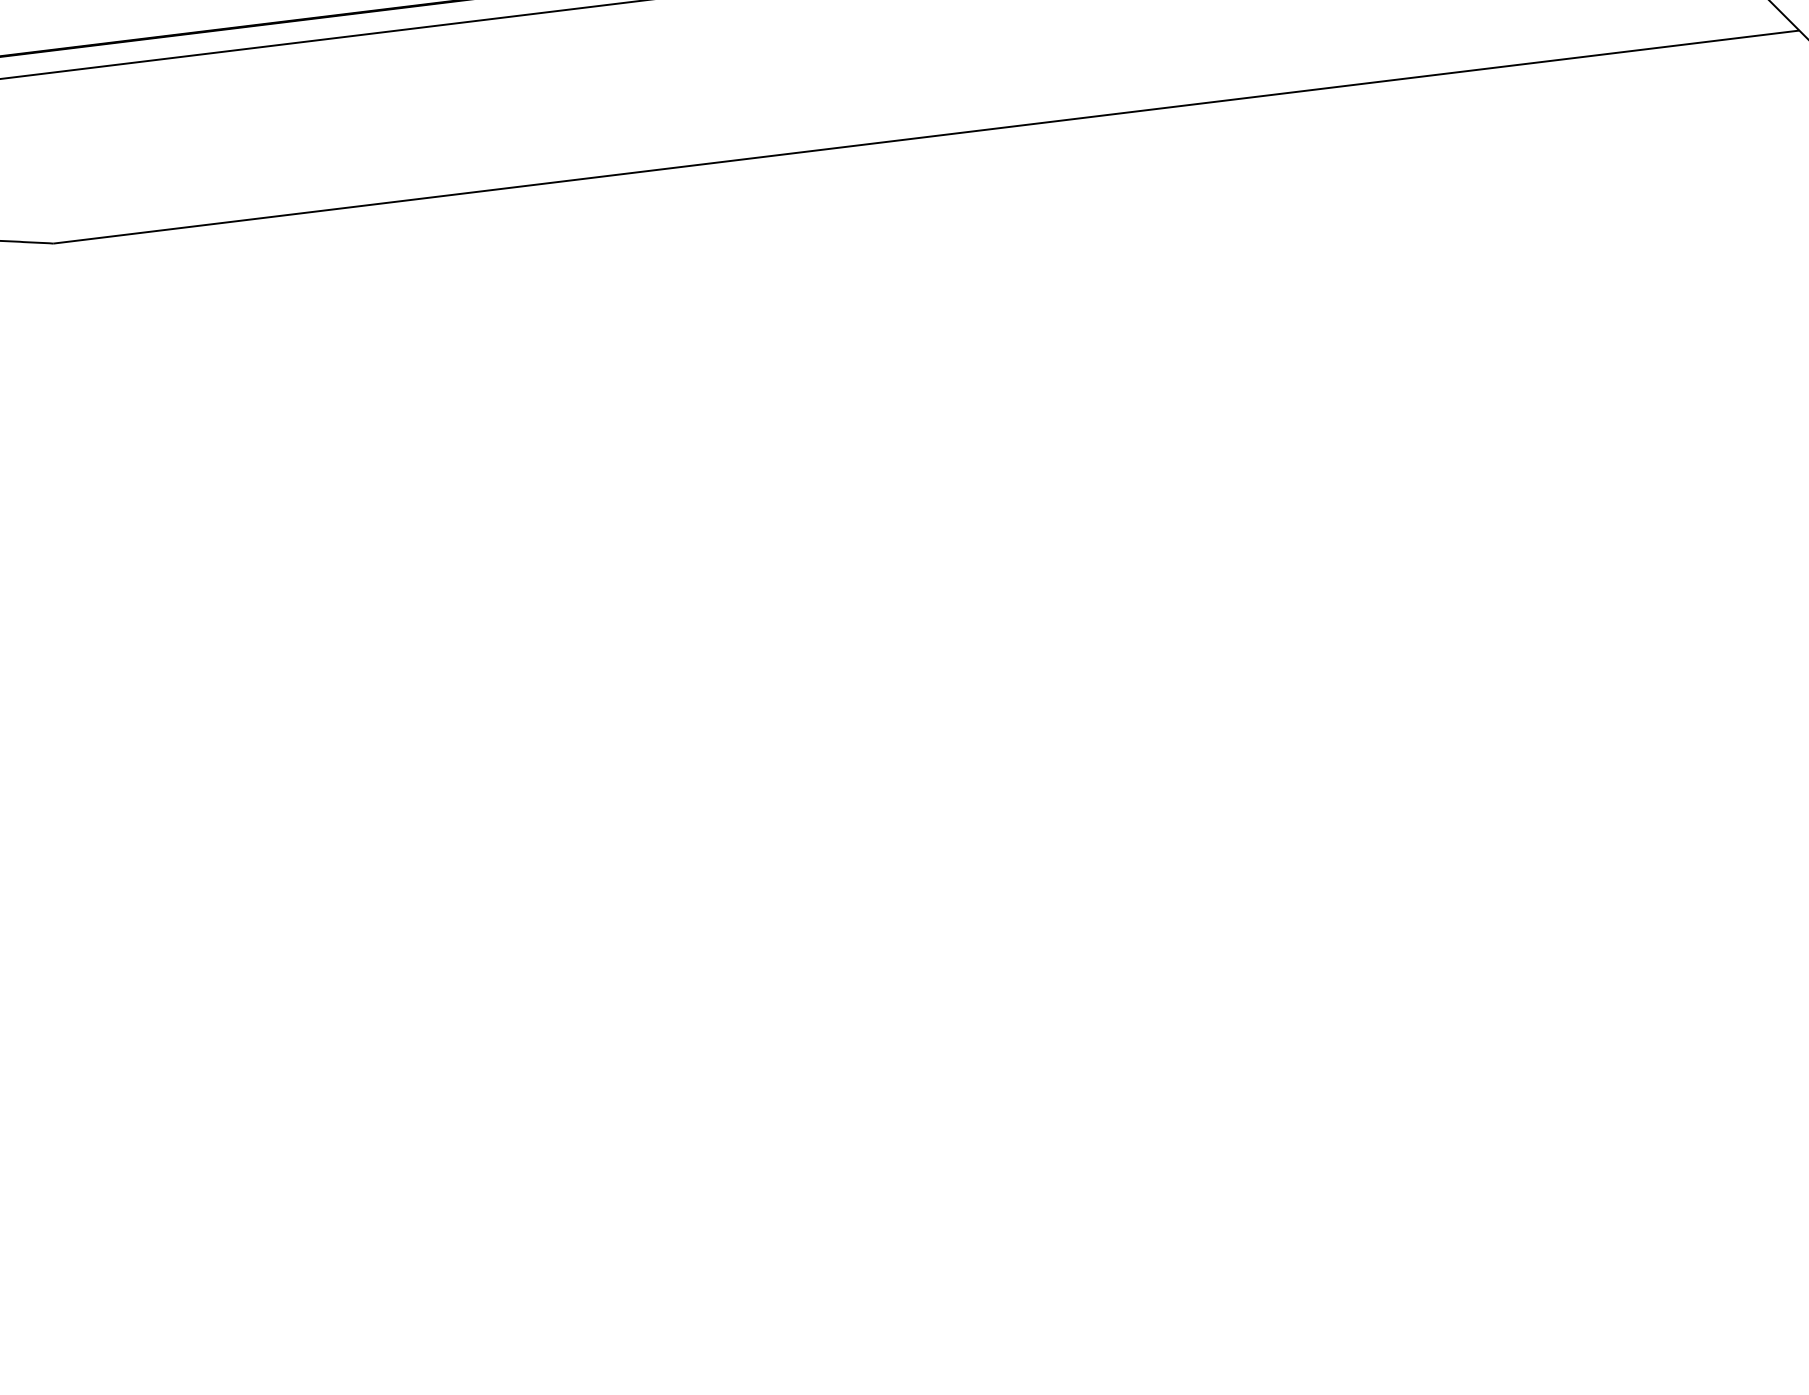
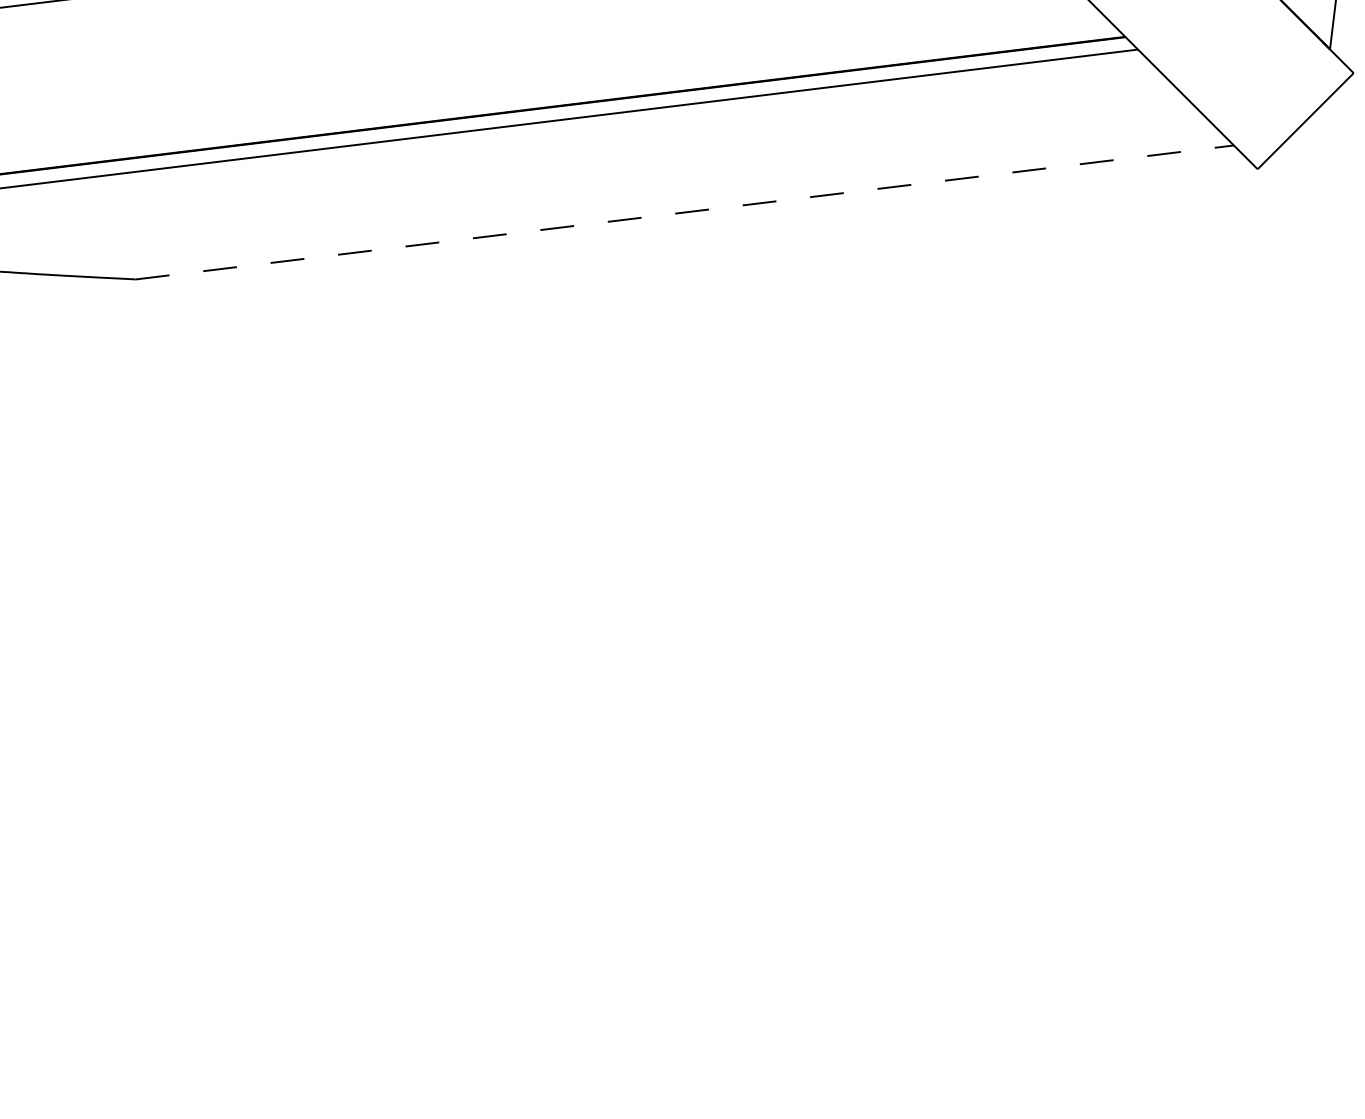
line: (927, 137) -> (685, 212), solid -> dashed

